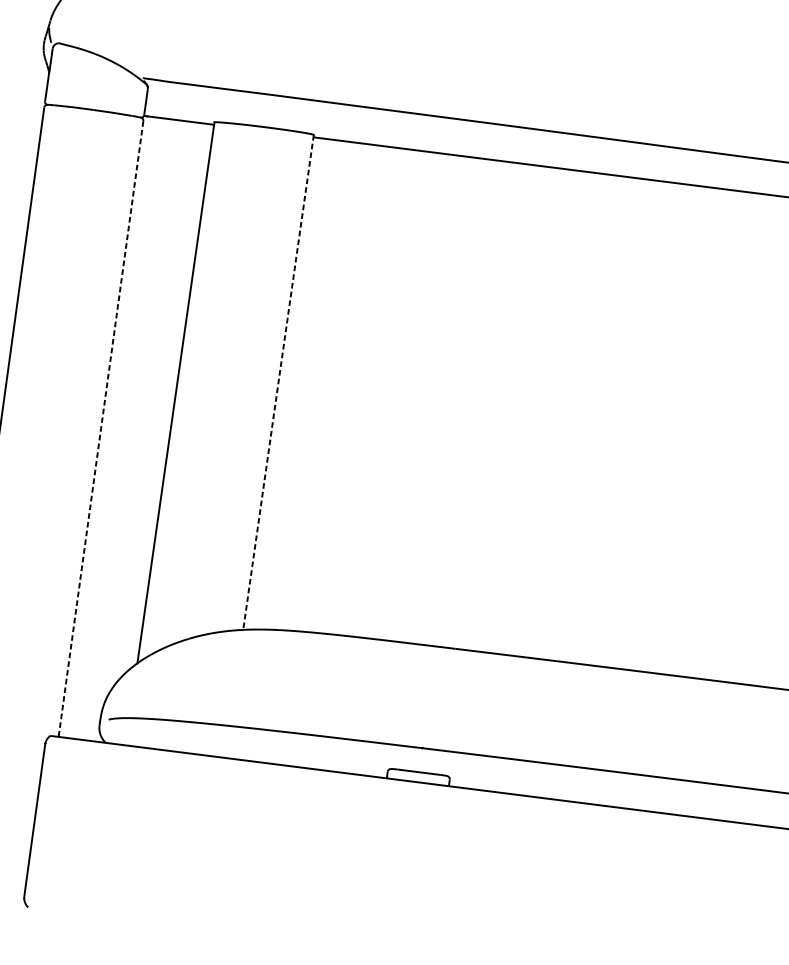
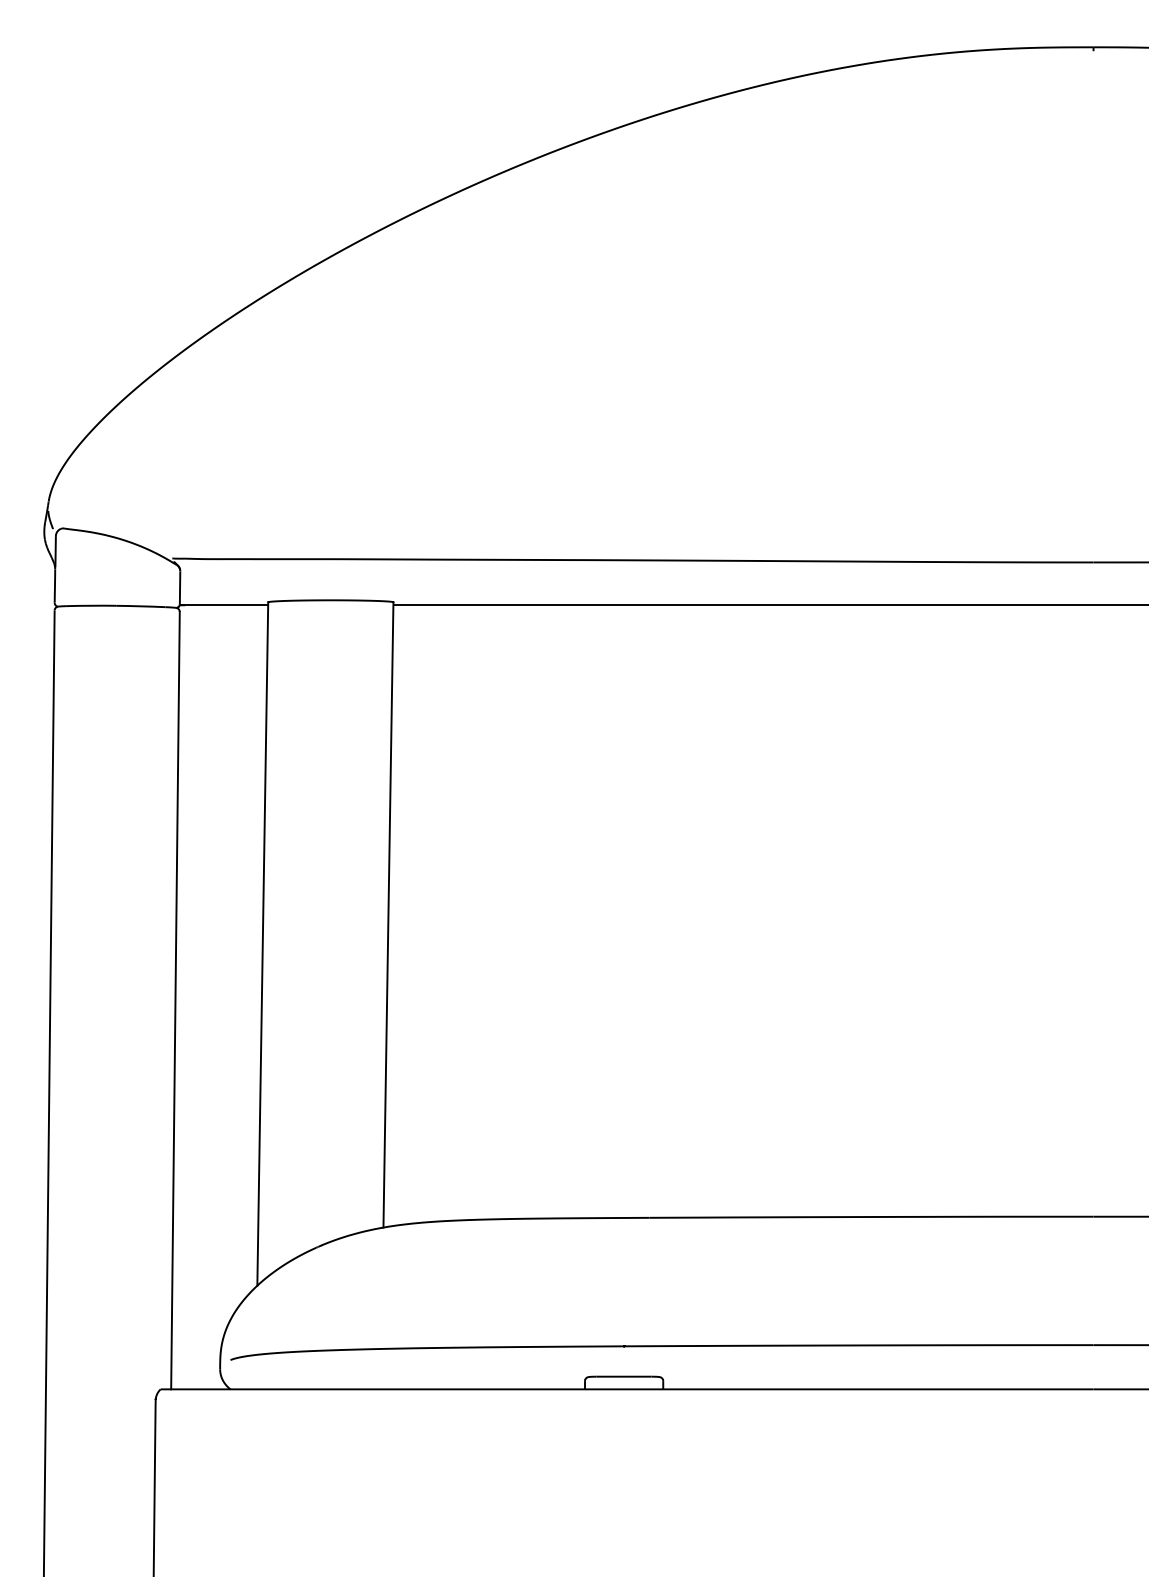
line: (278, 382) -> (388, 914), dashed -> solid
line: (101, 428) -> (175, 1000), dashed -> solid

